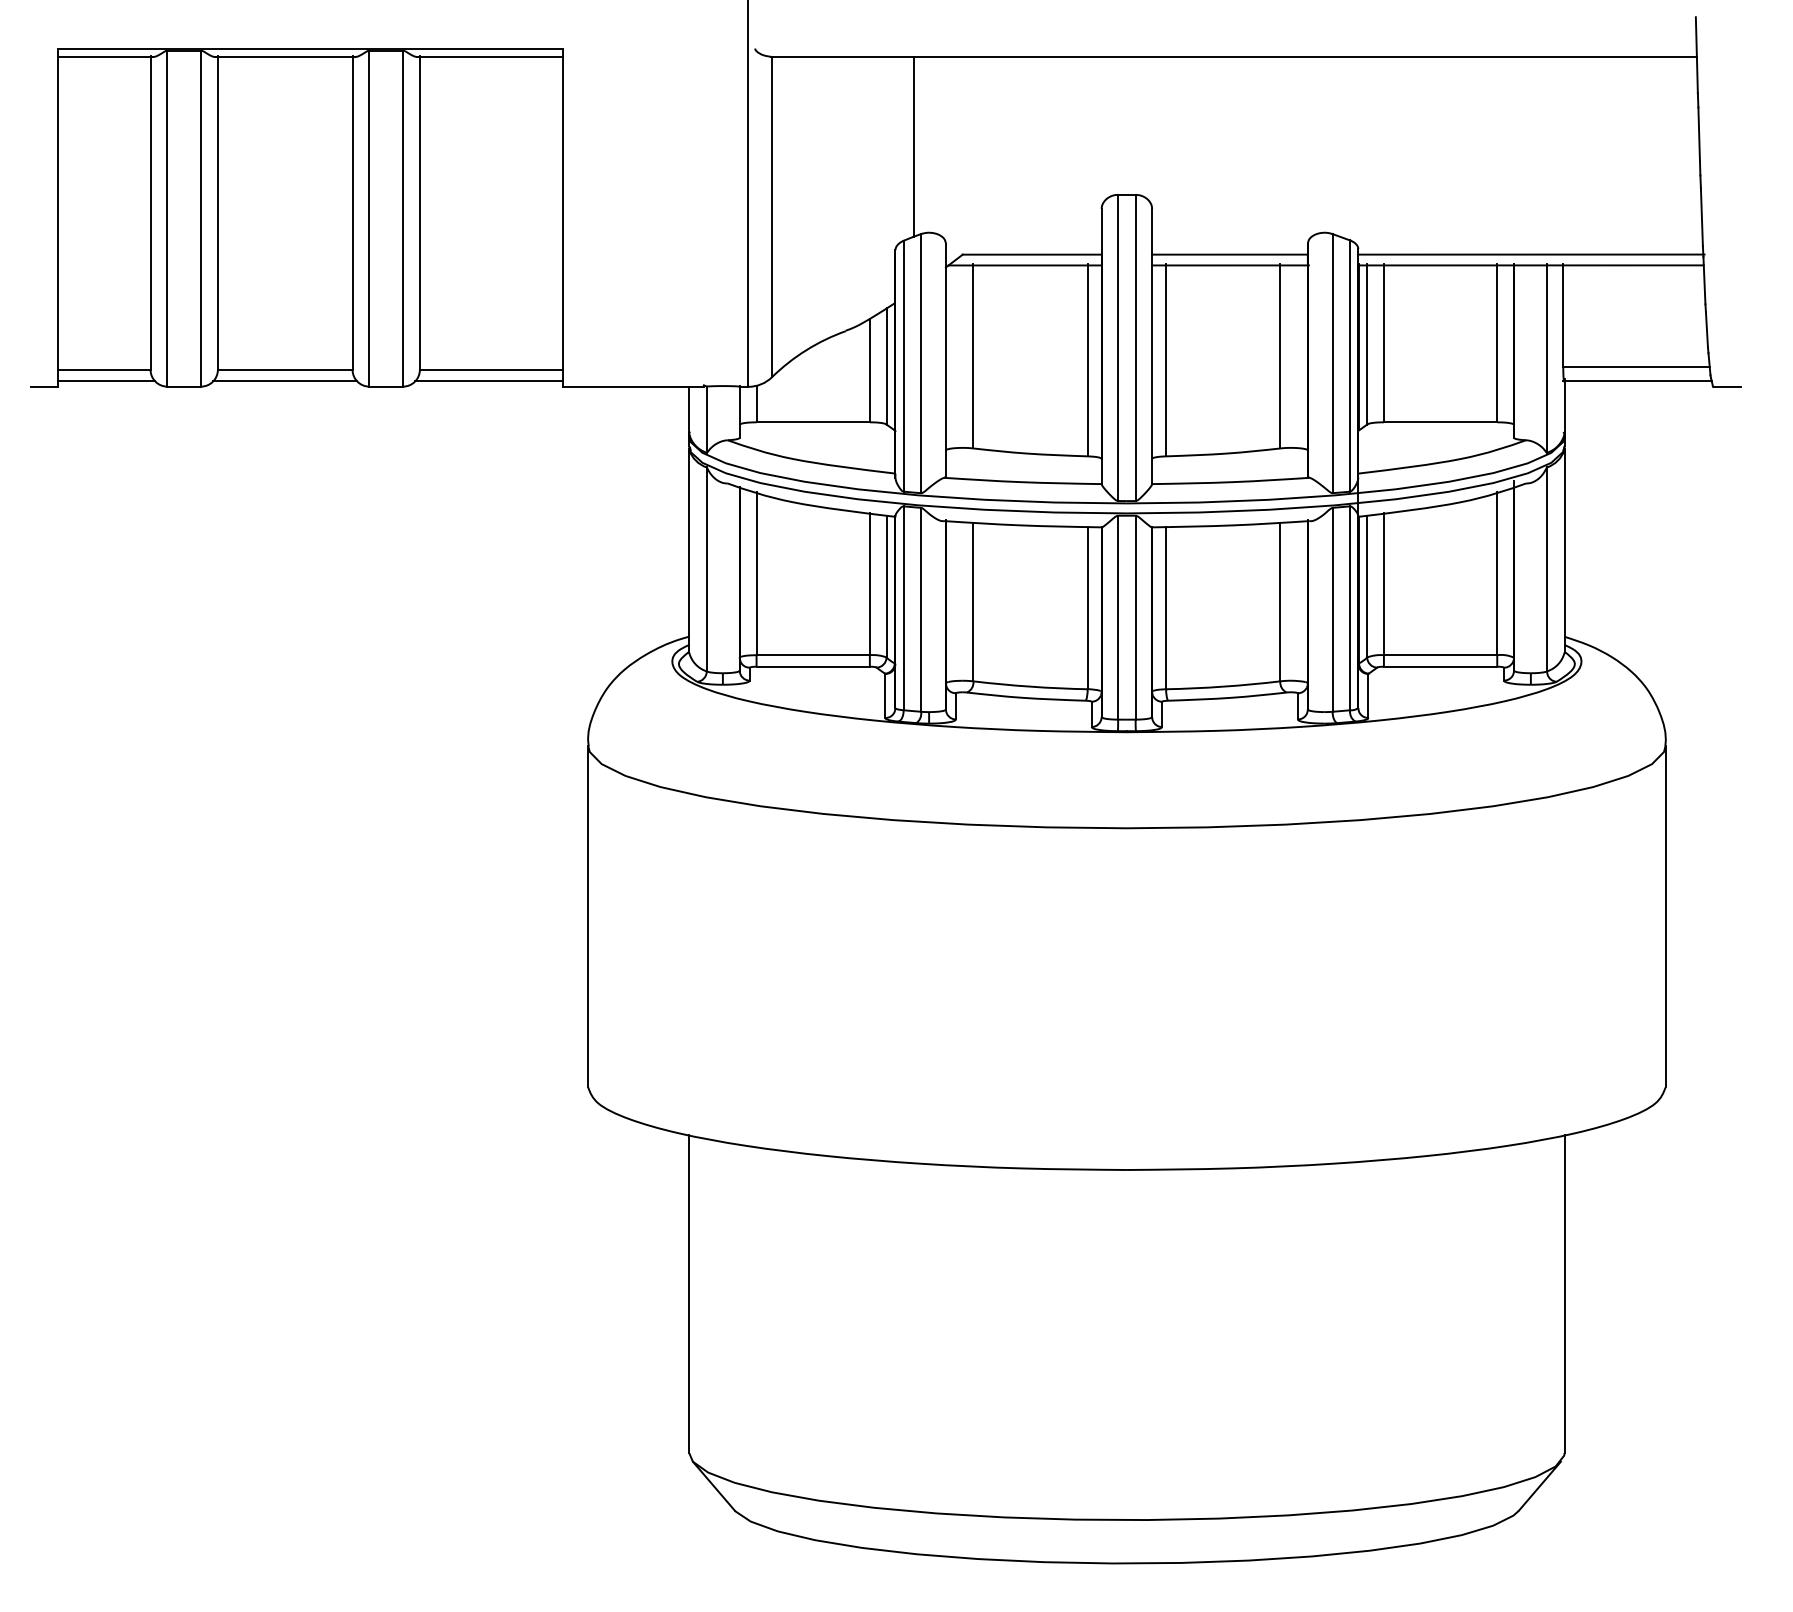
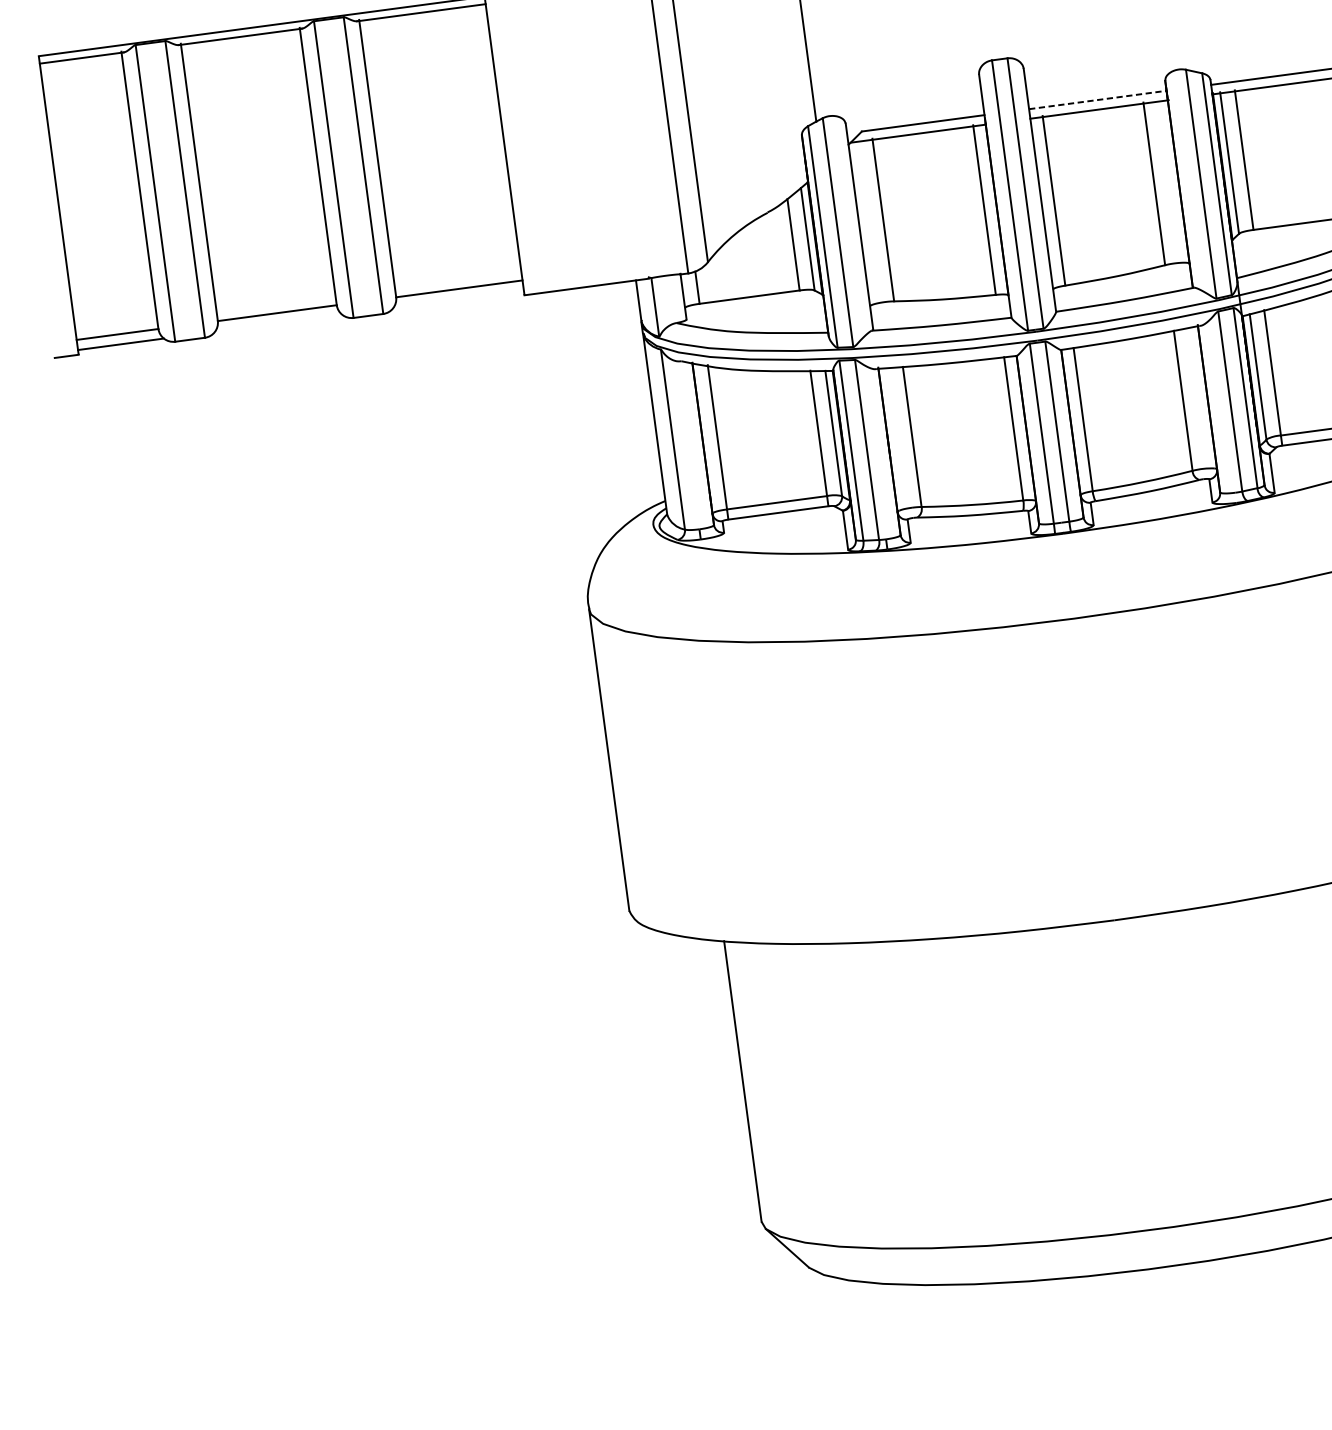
line: (1230, 254) -> (1098, 99), solid -> dashed
line: (285, 381) -> (278, 323), removed
line: (488, 381) -> (458, 299), removed

